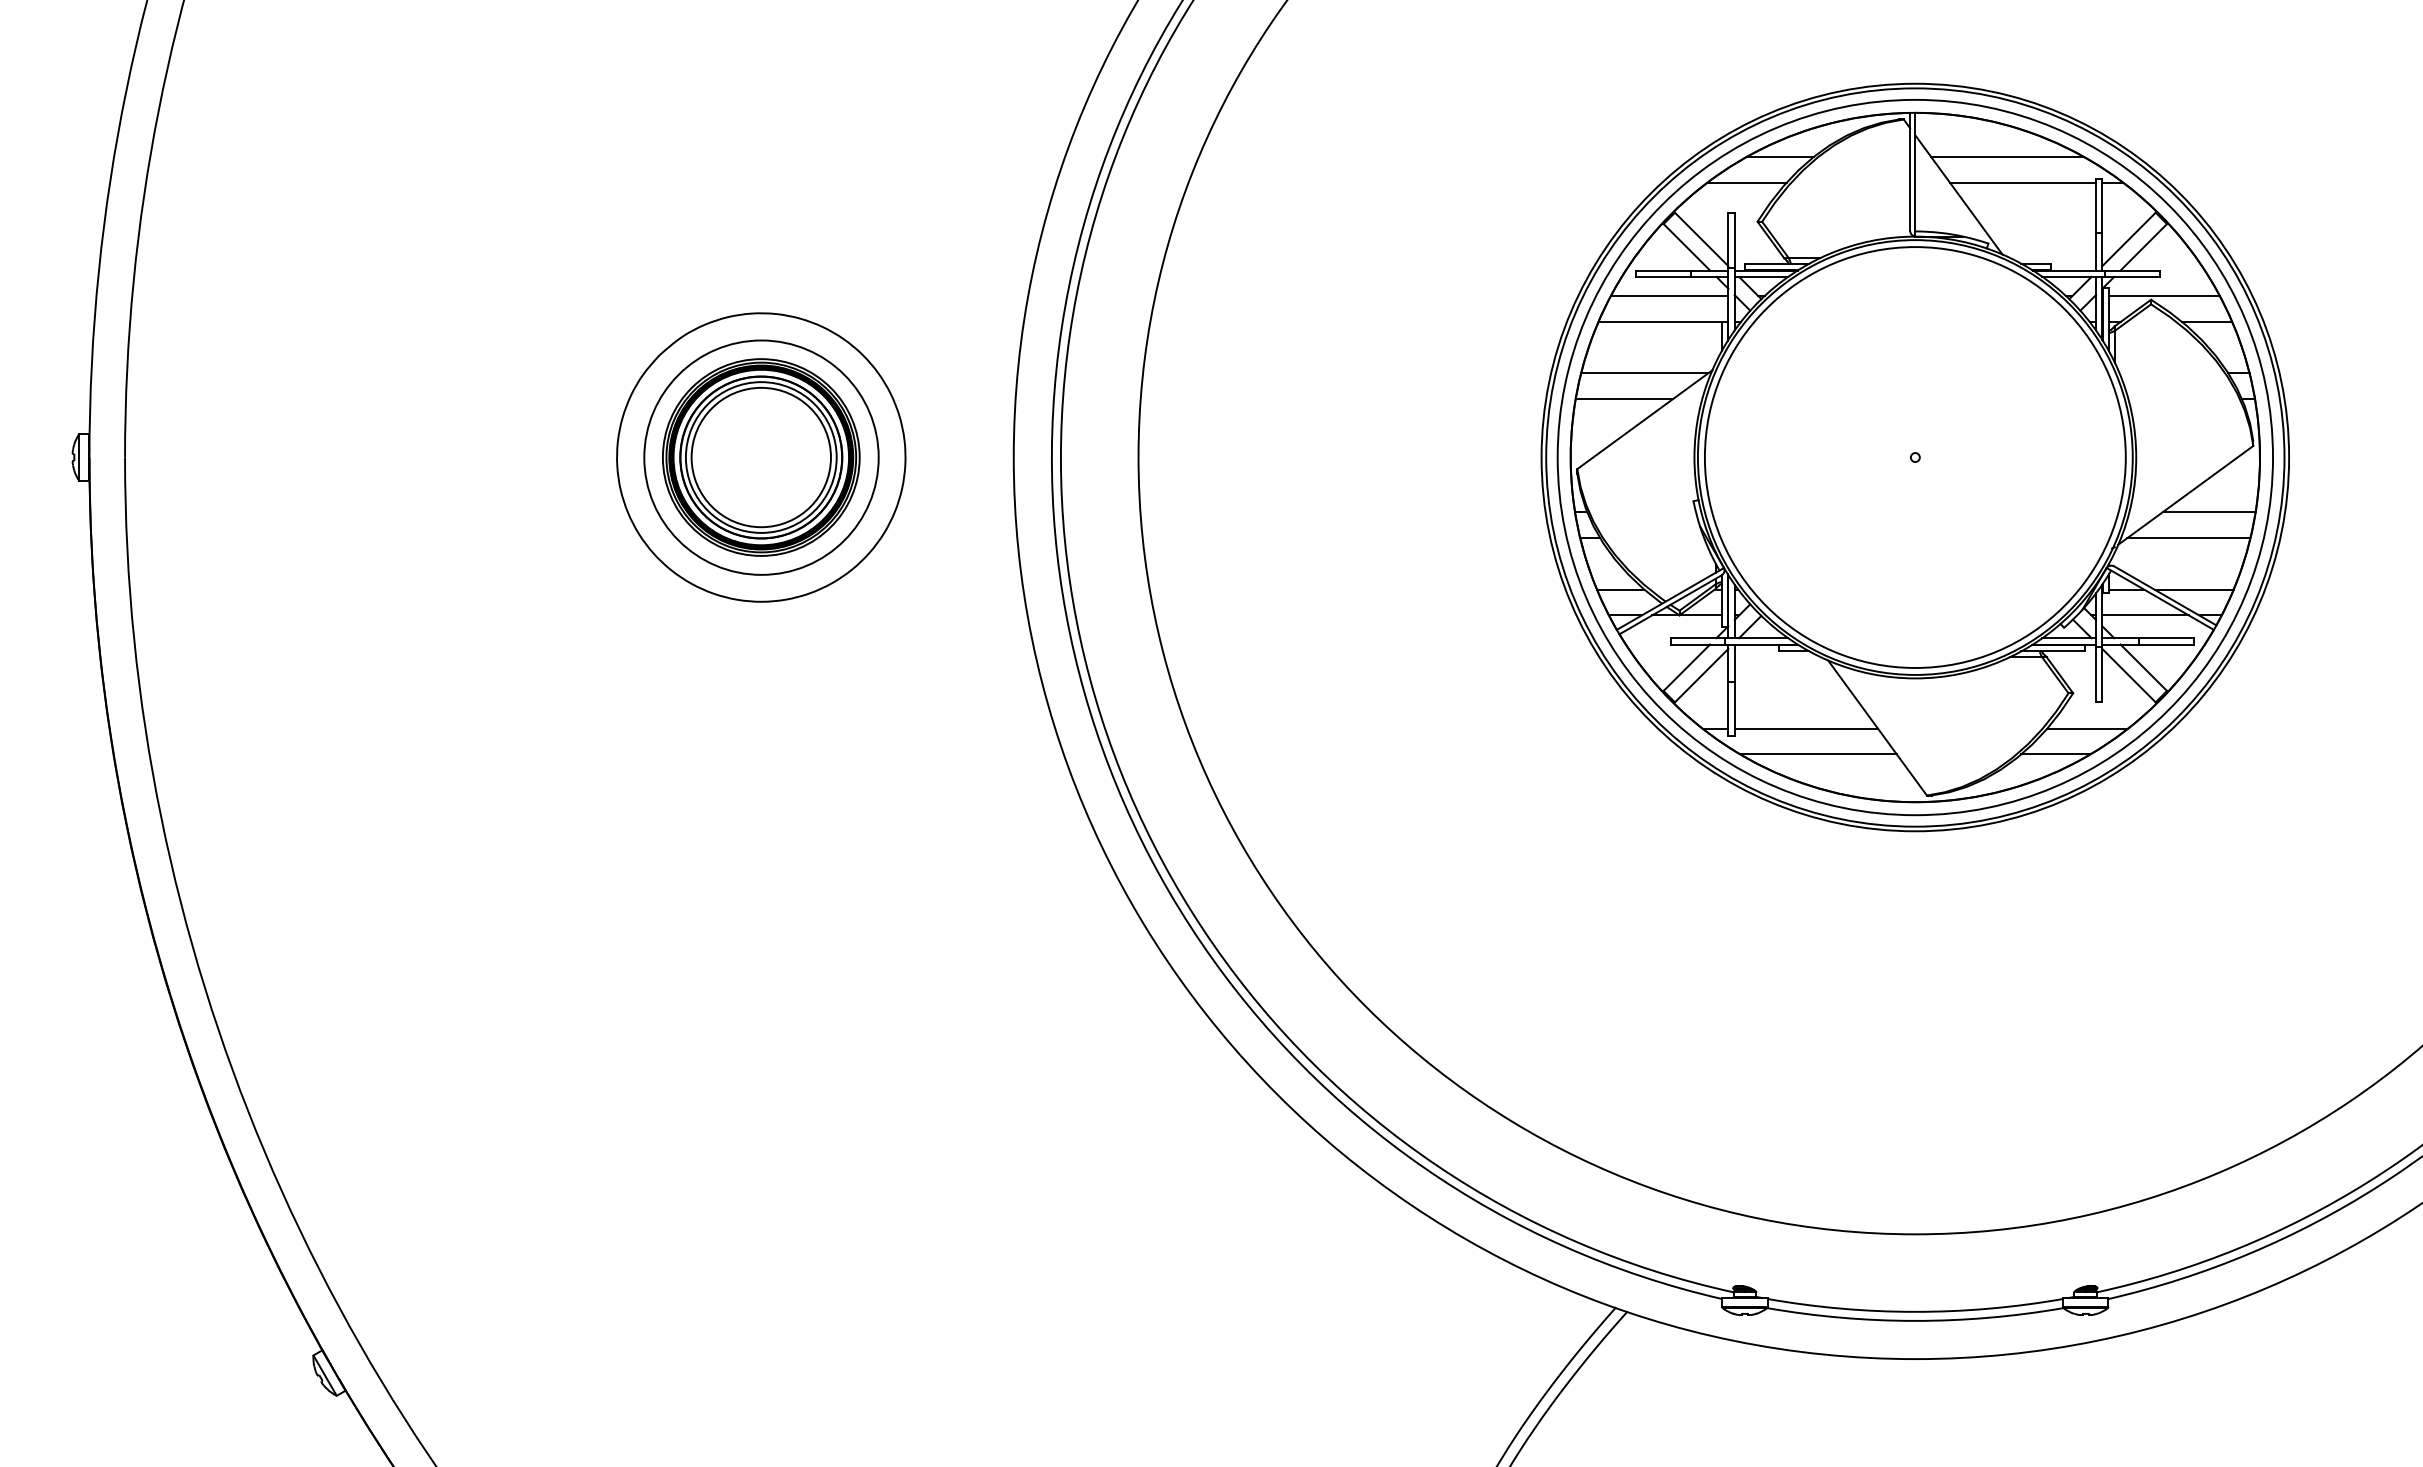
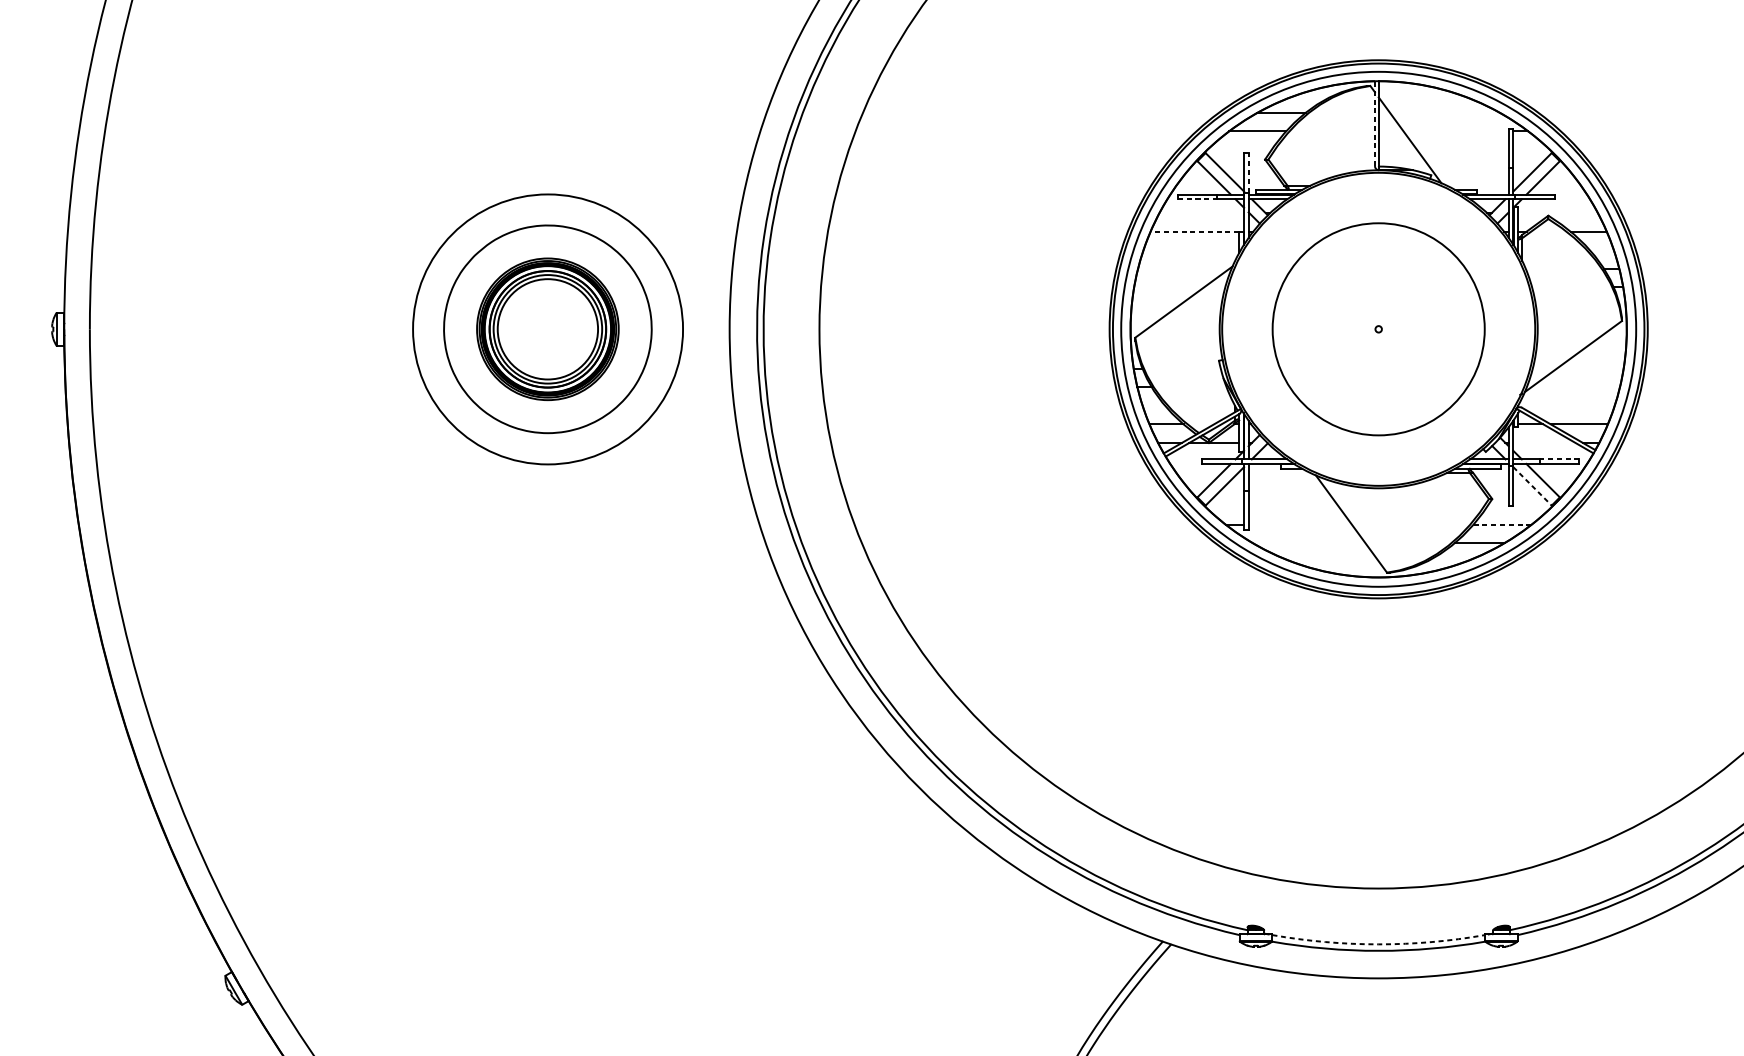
line: (2007, 156) -> (1445, 112), removed
line: (1910, 171) -> (1375, 123), solid -> dashed
line: (2022, 182) -> (1455, 131), removed
line: (1734, 239) -> (1248, 172), solid -> dashed
line: (1664, 276) -> (1198, 199), solid -> dashed
line: (1669, 296) -> (1201, 213), removed
line: (2164, 296) -> (1558, 213), removed
line: (1659, 321) -> (1194, 231), solid -> dashed
line: (1644, 373) -> (1183, 268), removed
line: (1624, 399) -> (1169, 287), removed
circle: (761, 457) -> (548, 329), size x1.6
circle: (1914, 457) -> (1378, 329), size x0.7
line: (2208, 512) -> (1589, 368), removed
line: (2188, 538) -> (1575, 387), removed
line: (2145, 615) -> (1544, 443), removed
line: (2166, 638) -> (1559, 459), solid -> dashed
line: (2129, 675) -> (1532, 486), solid -> dashed
line: (1806, 728) -> (1300, 524), removed
line: (2088, 728) -> (1503, 524), solid -> dashed
line: (1818, 754) -> (1308, 543), removed
arc: (1915, 1311) -> (1378, 944), solid -> dashed

